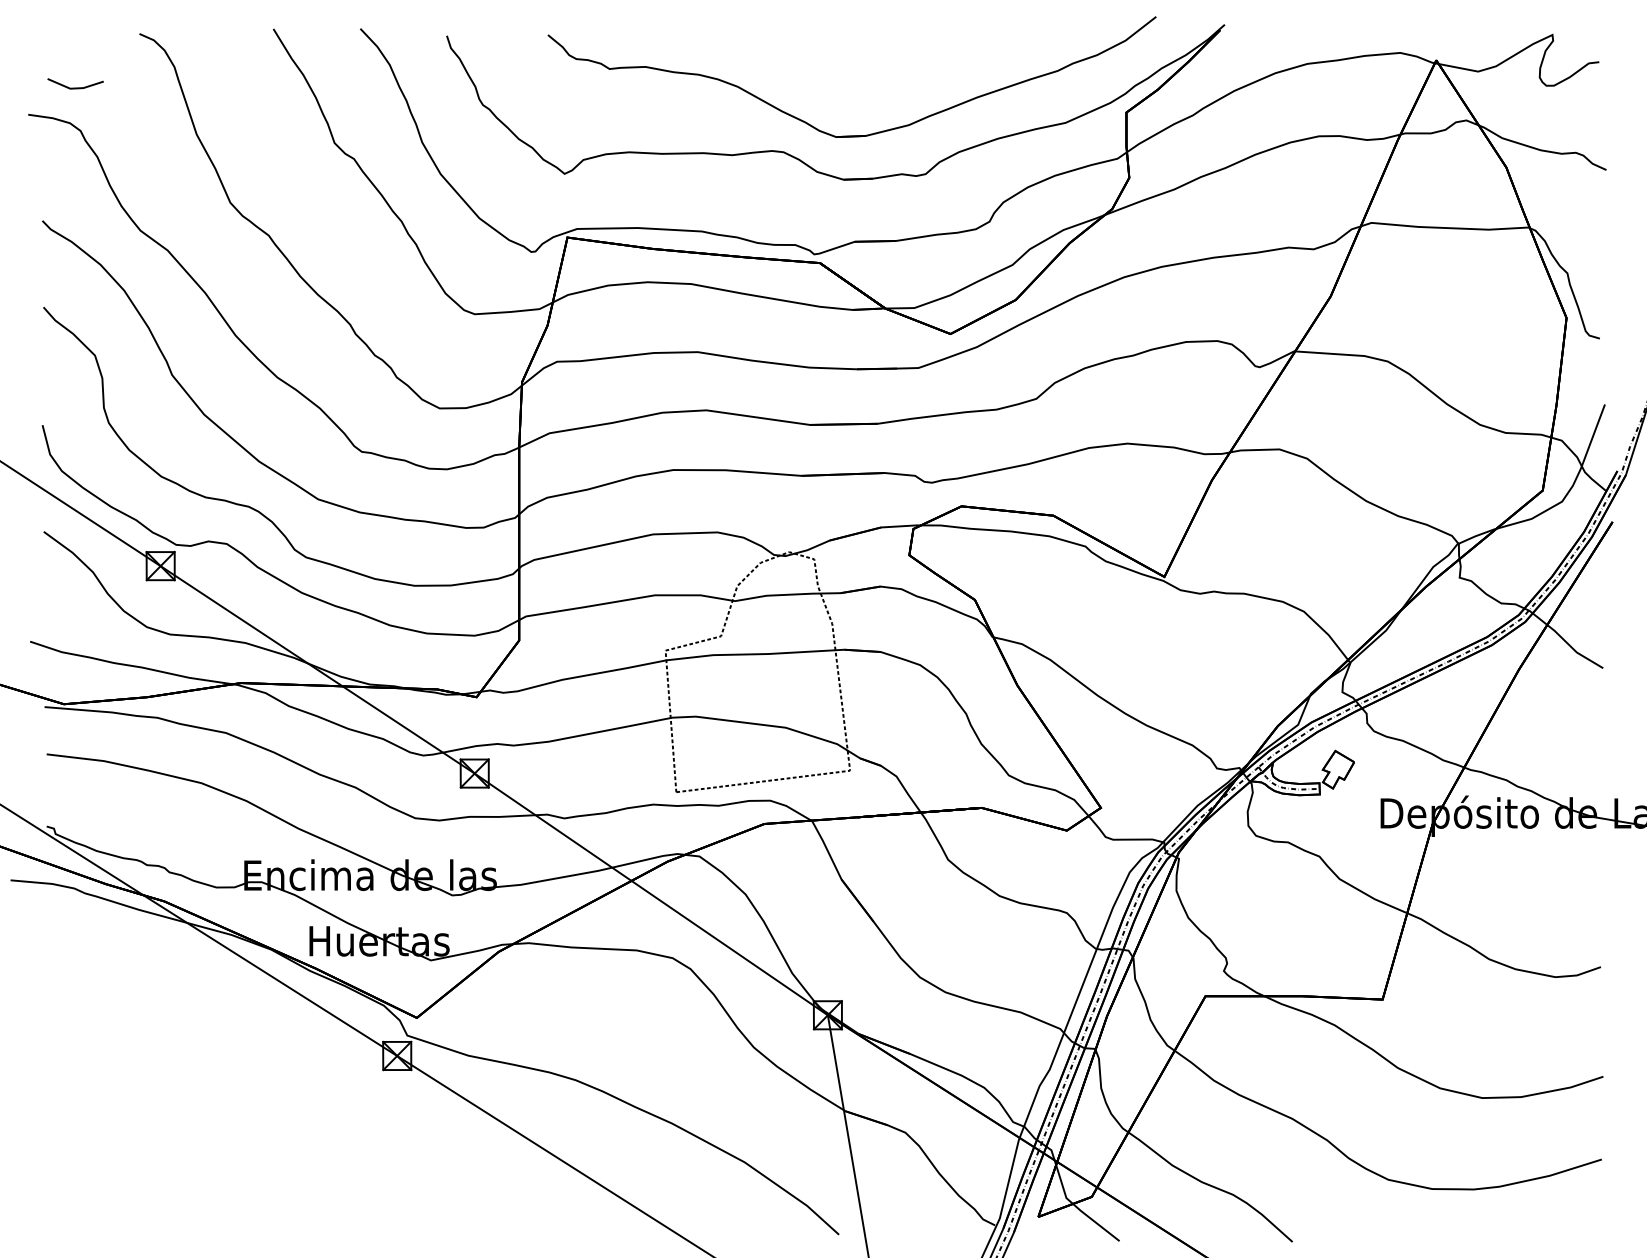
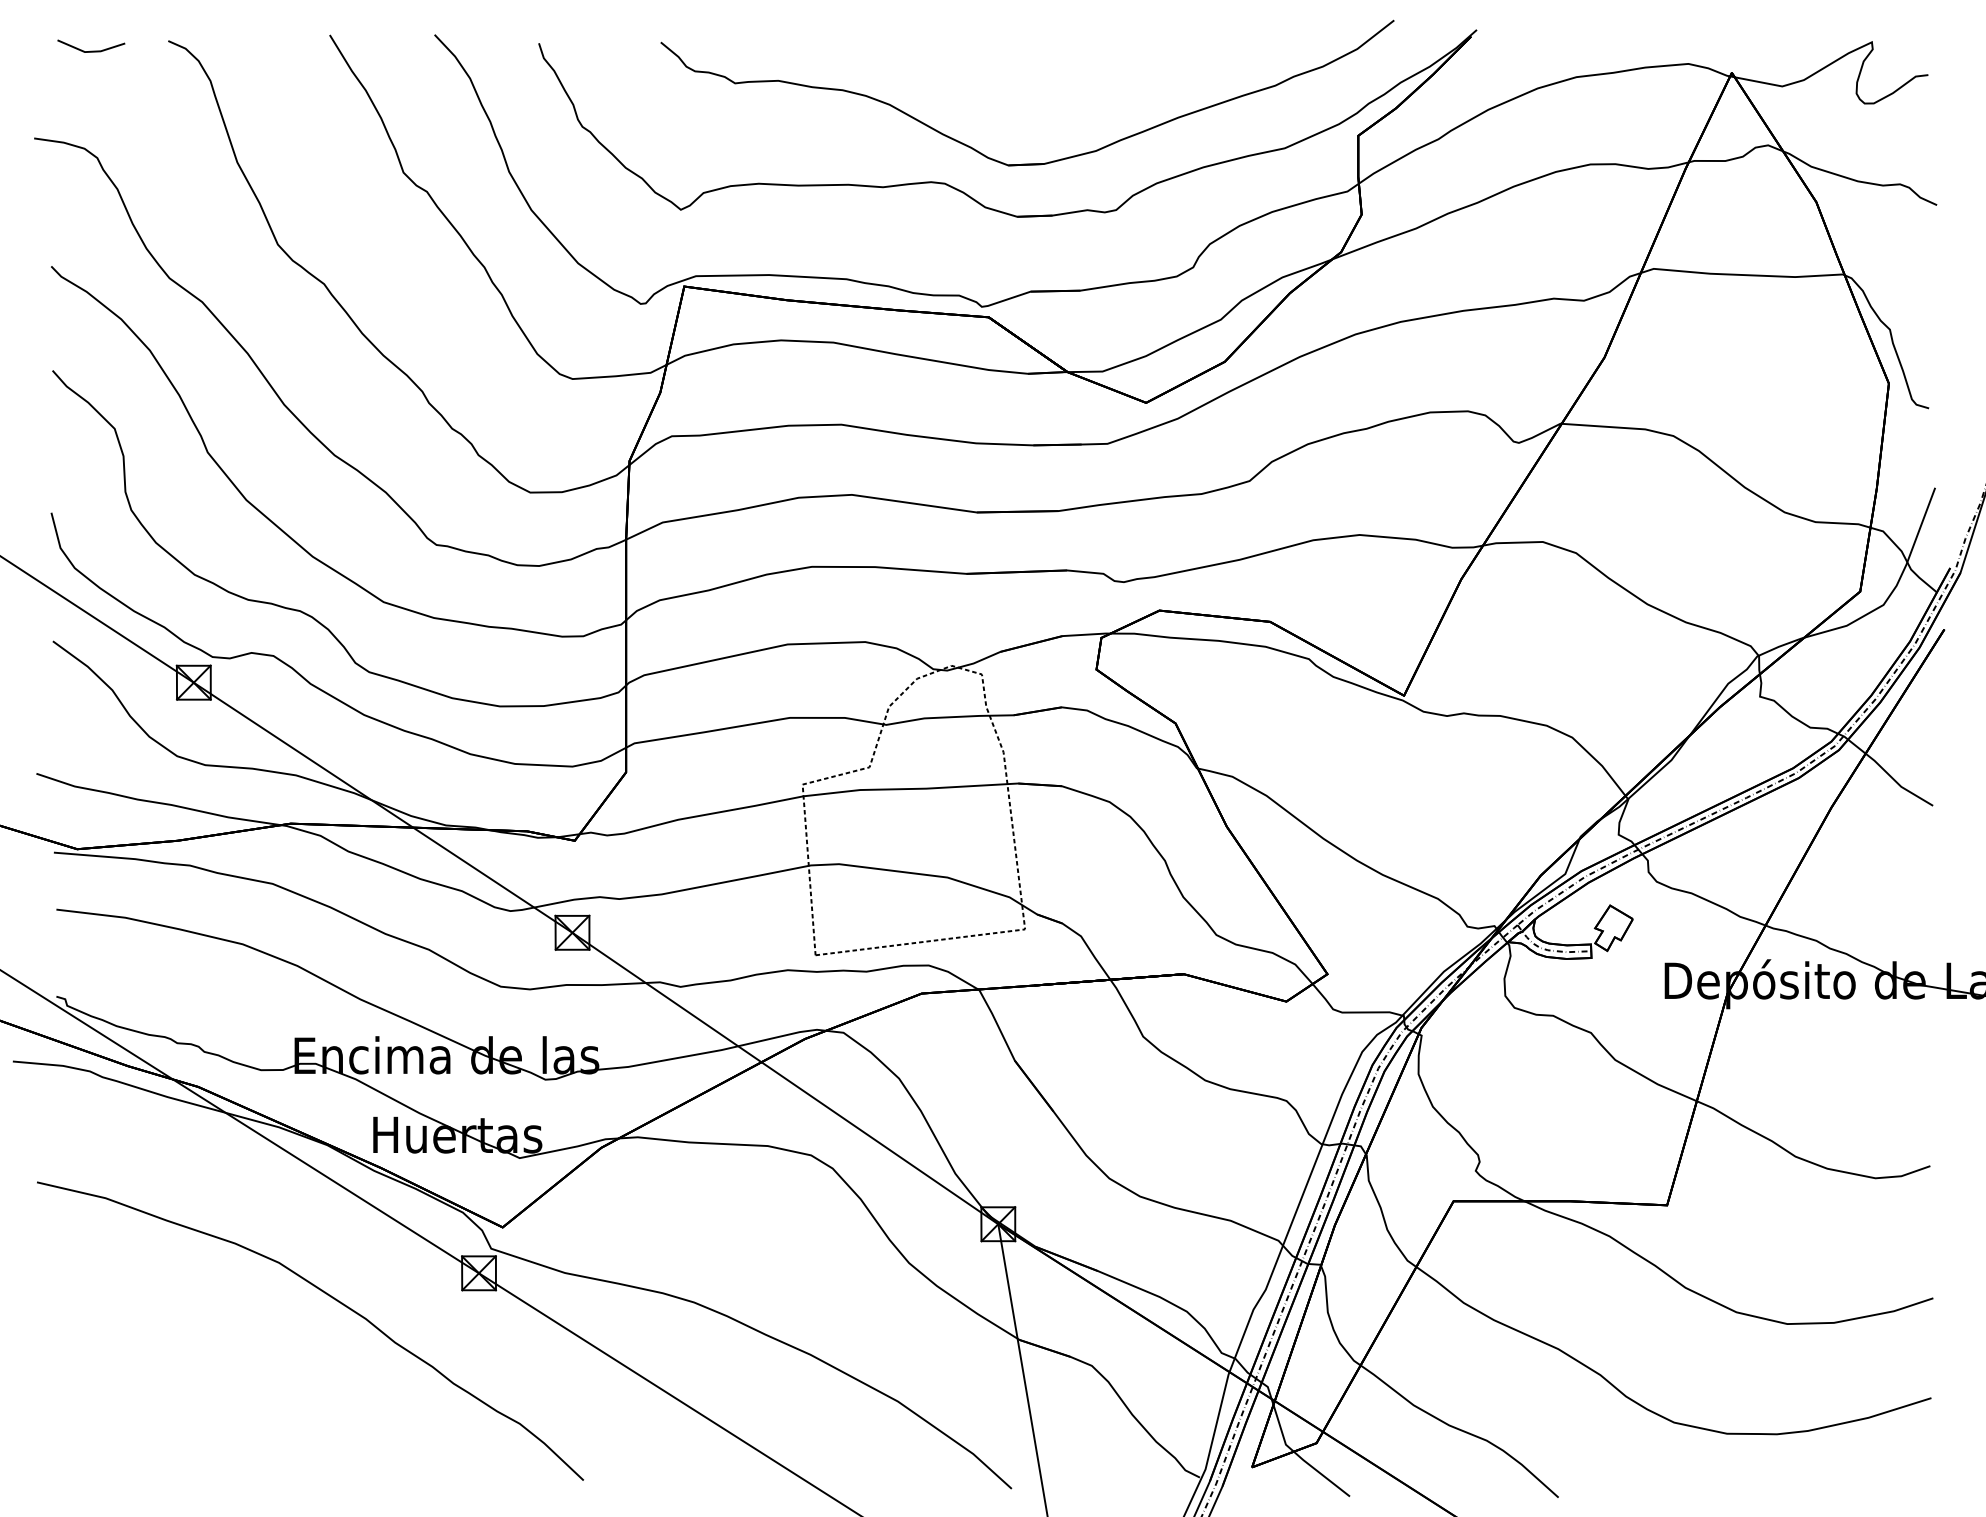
line: (75, 87) -> (91, 50), moved
curve: (274, 1076) -> (330, 1297), added

